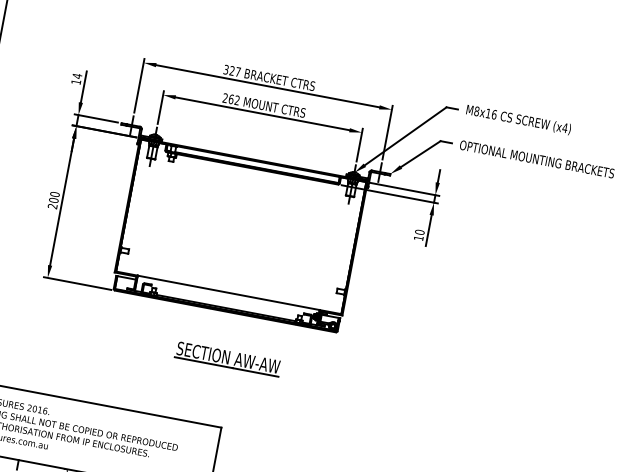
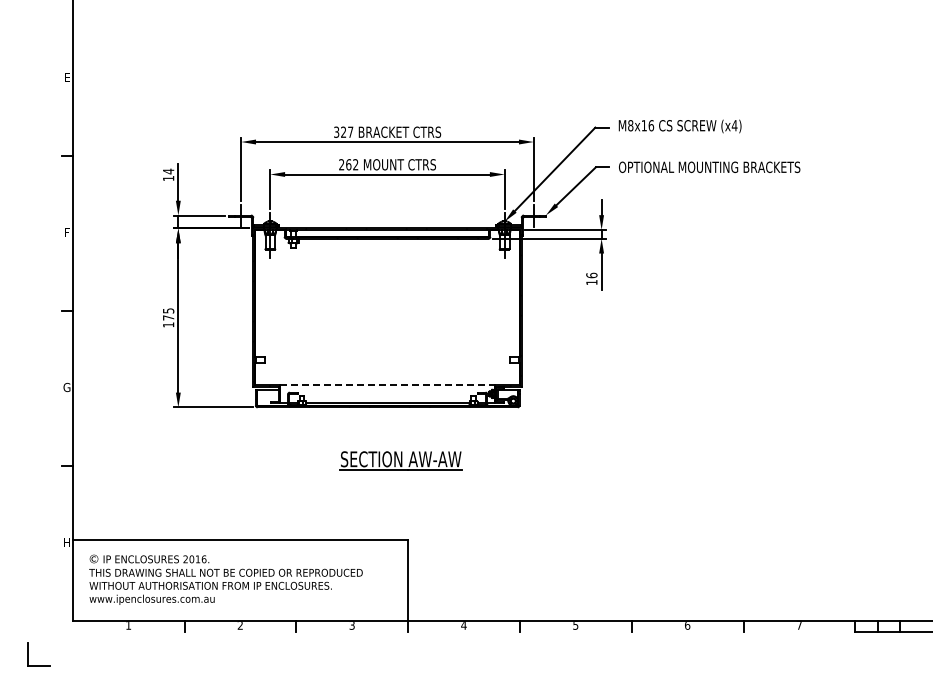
text: (53, 200) -> (168, 317), 200 -> 175
text: (419, 232) -> (591, 275), 10 -> 16
line: (228, 292) -> (387, 385), solid -> dashed

